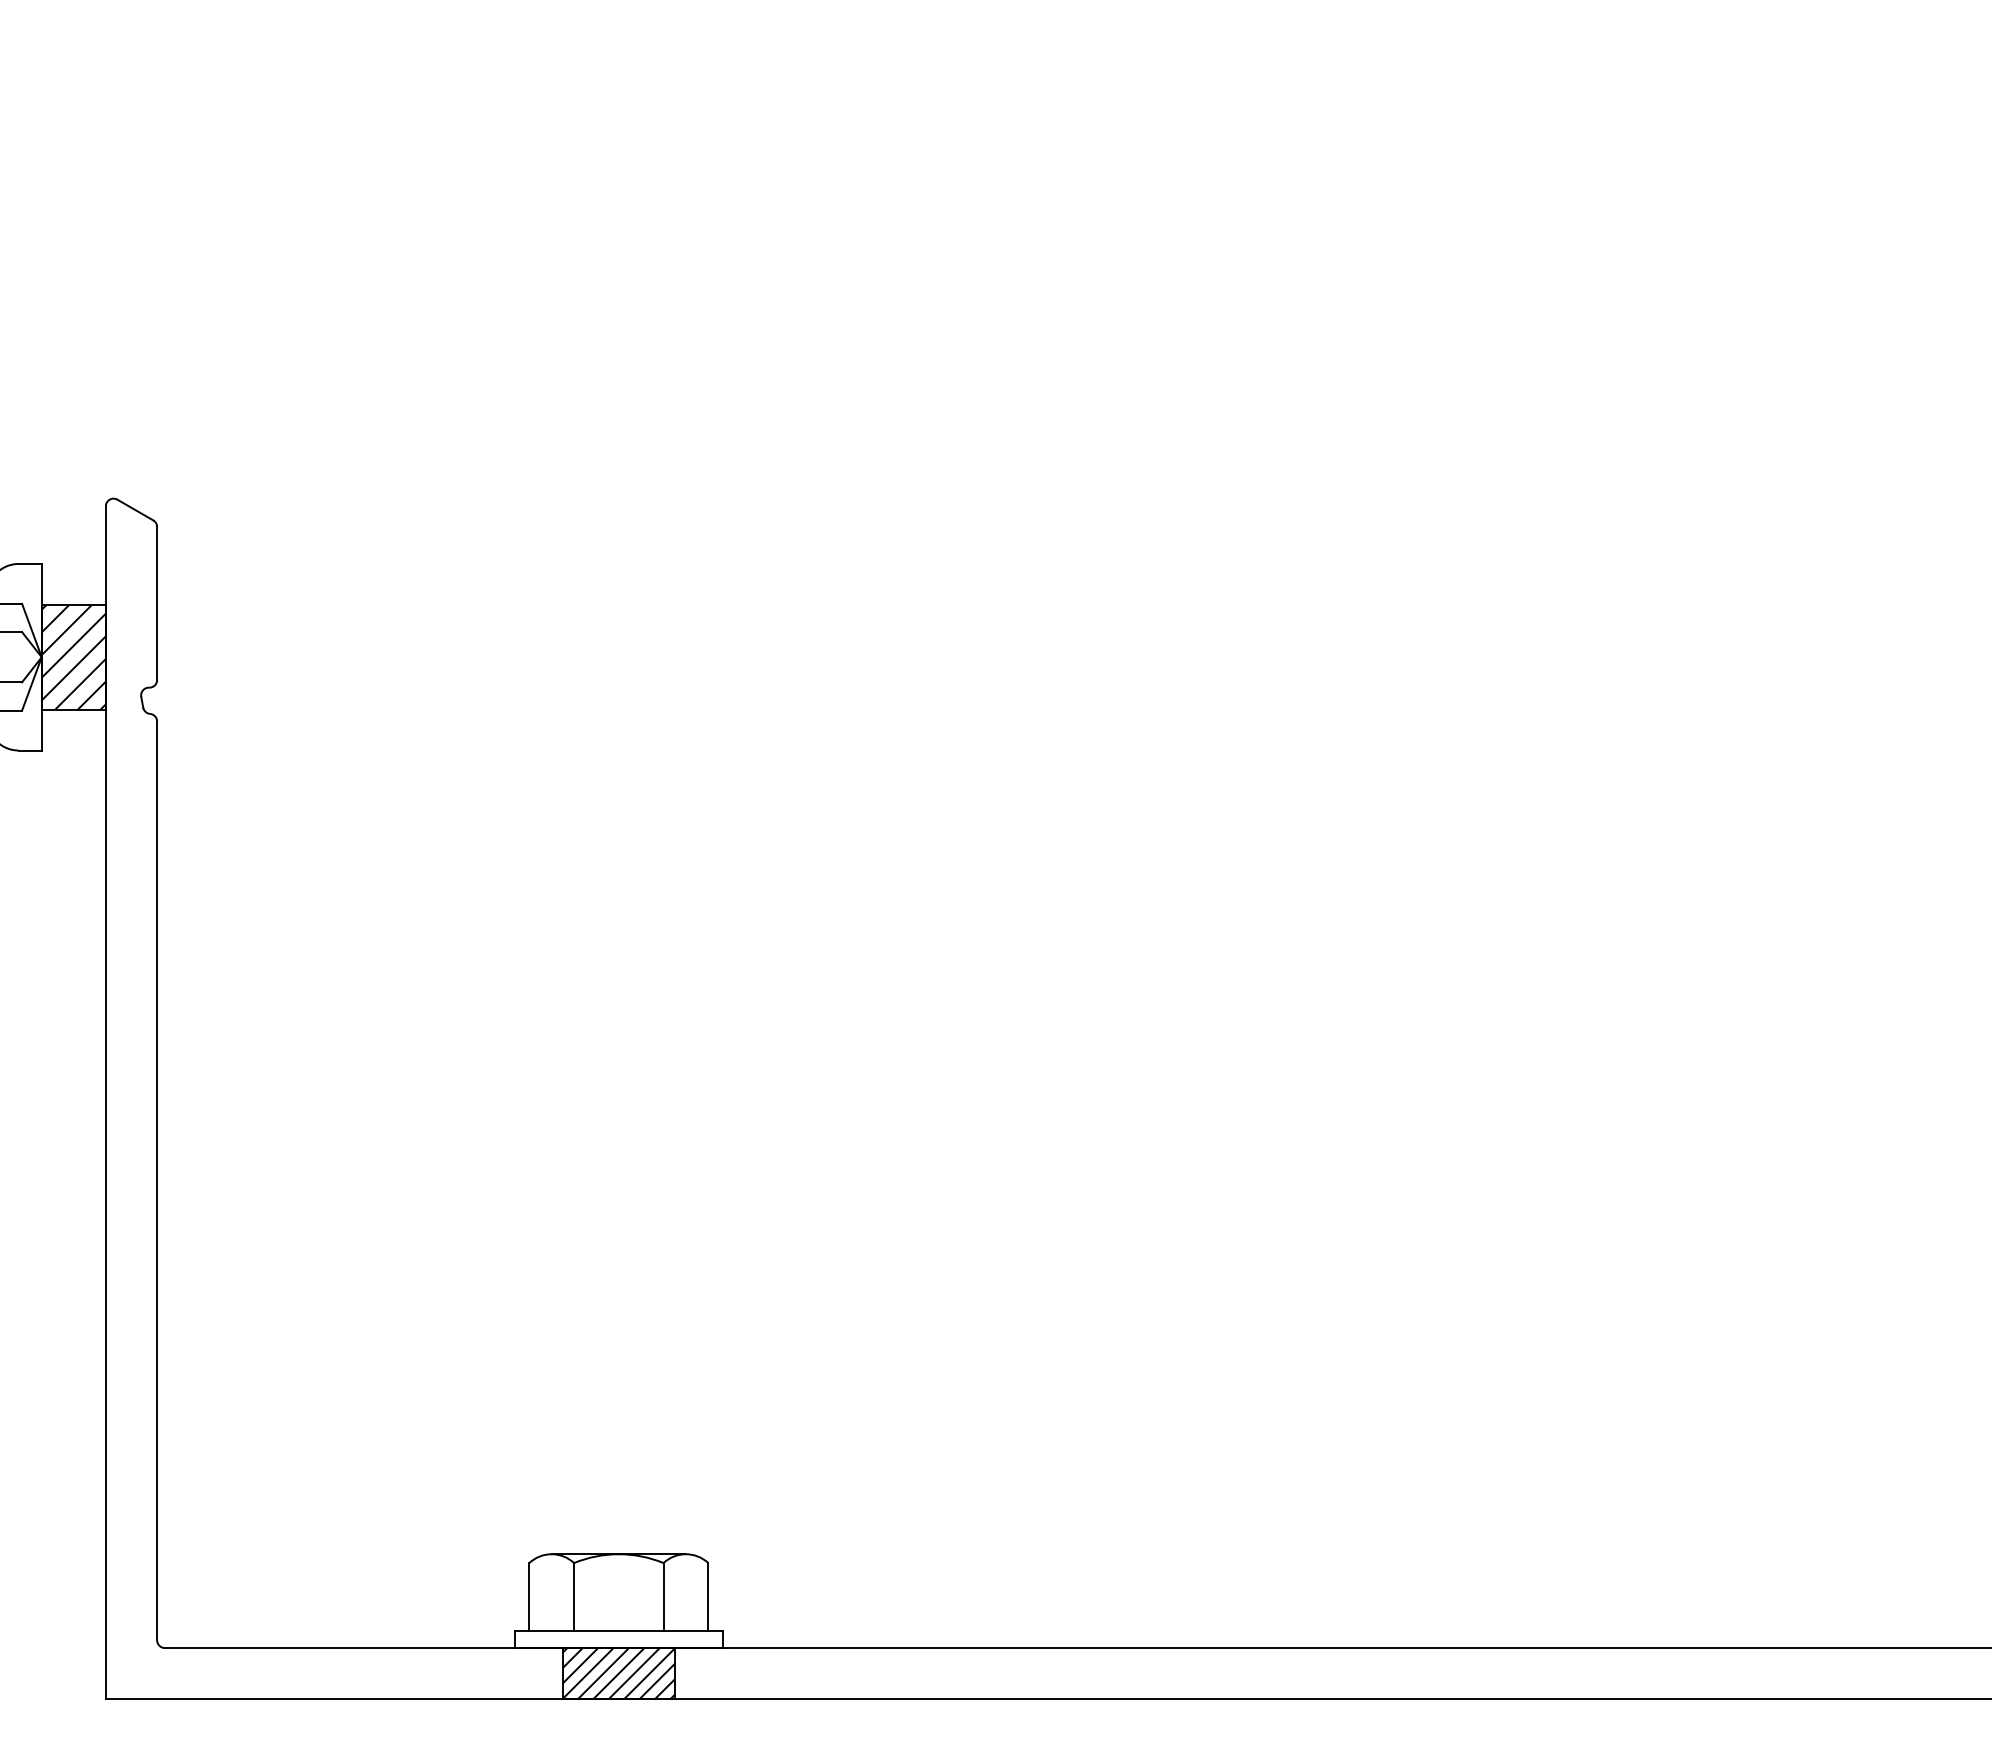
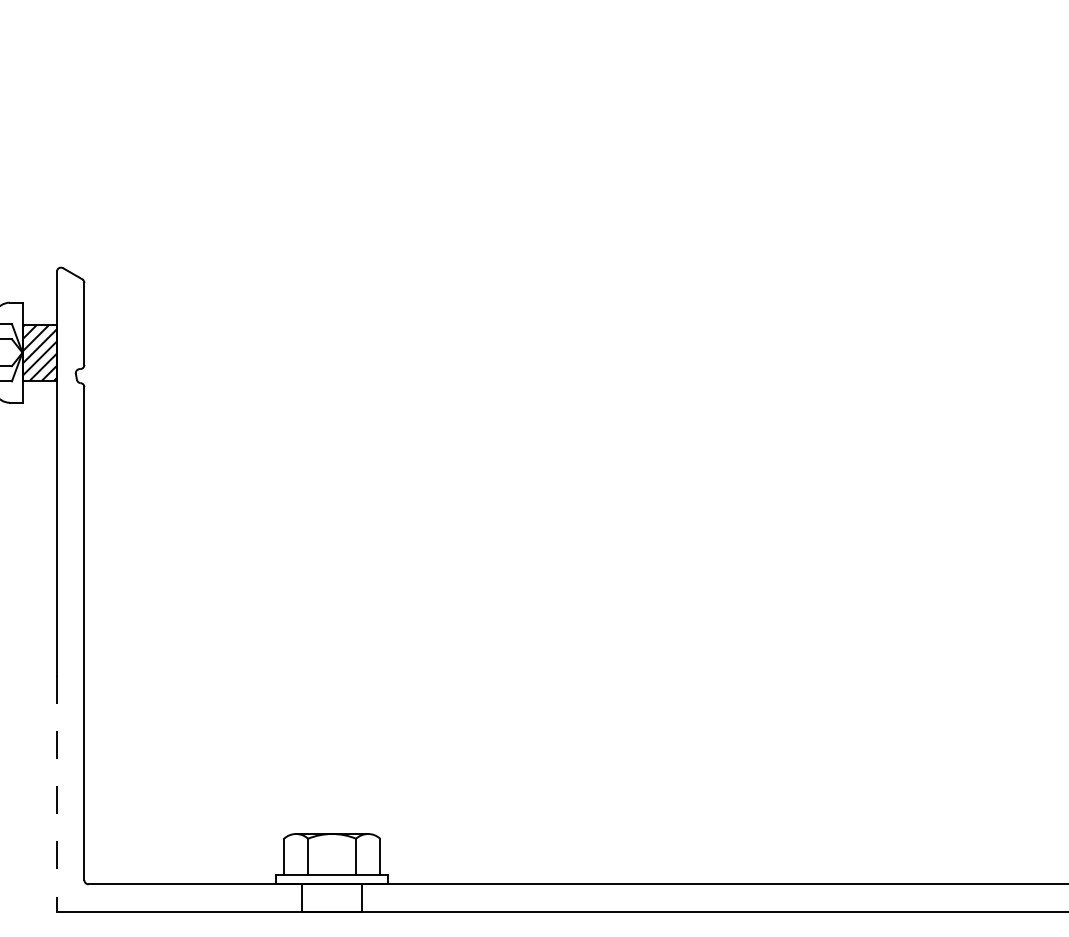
line: (105, 1480) -> (56, 794), solid -> dashed
hatch: (617, 1672) -> (331, 897), removed

